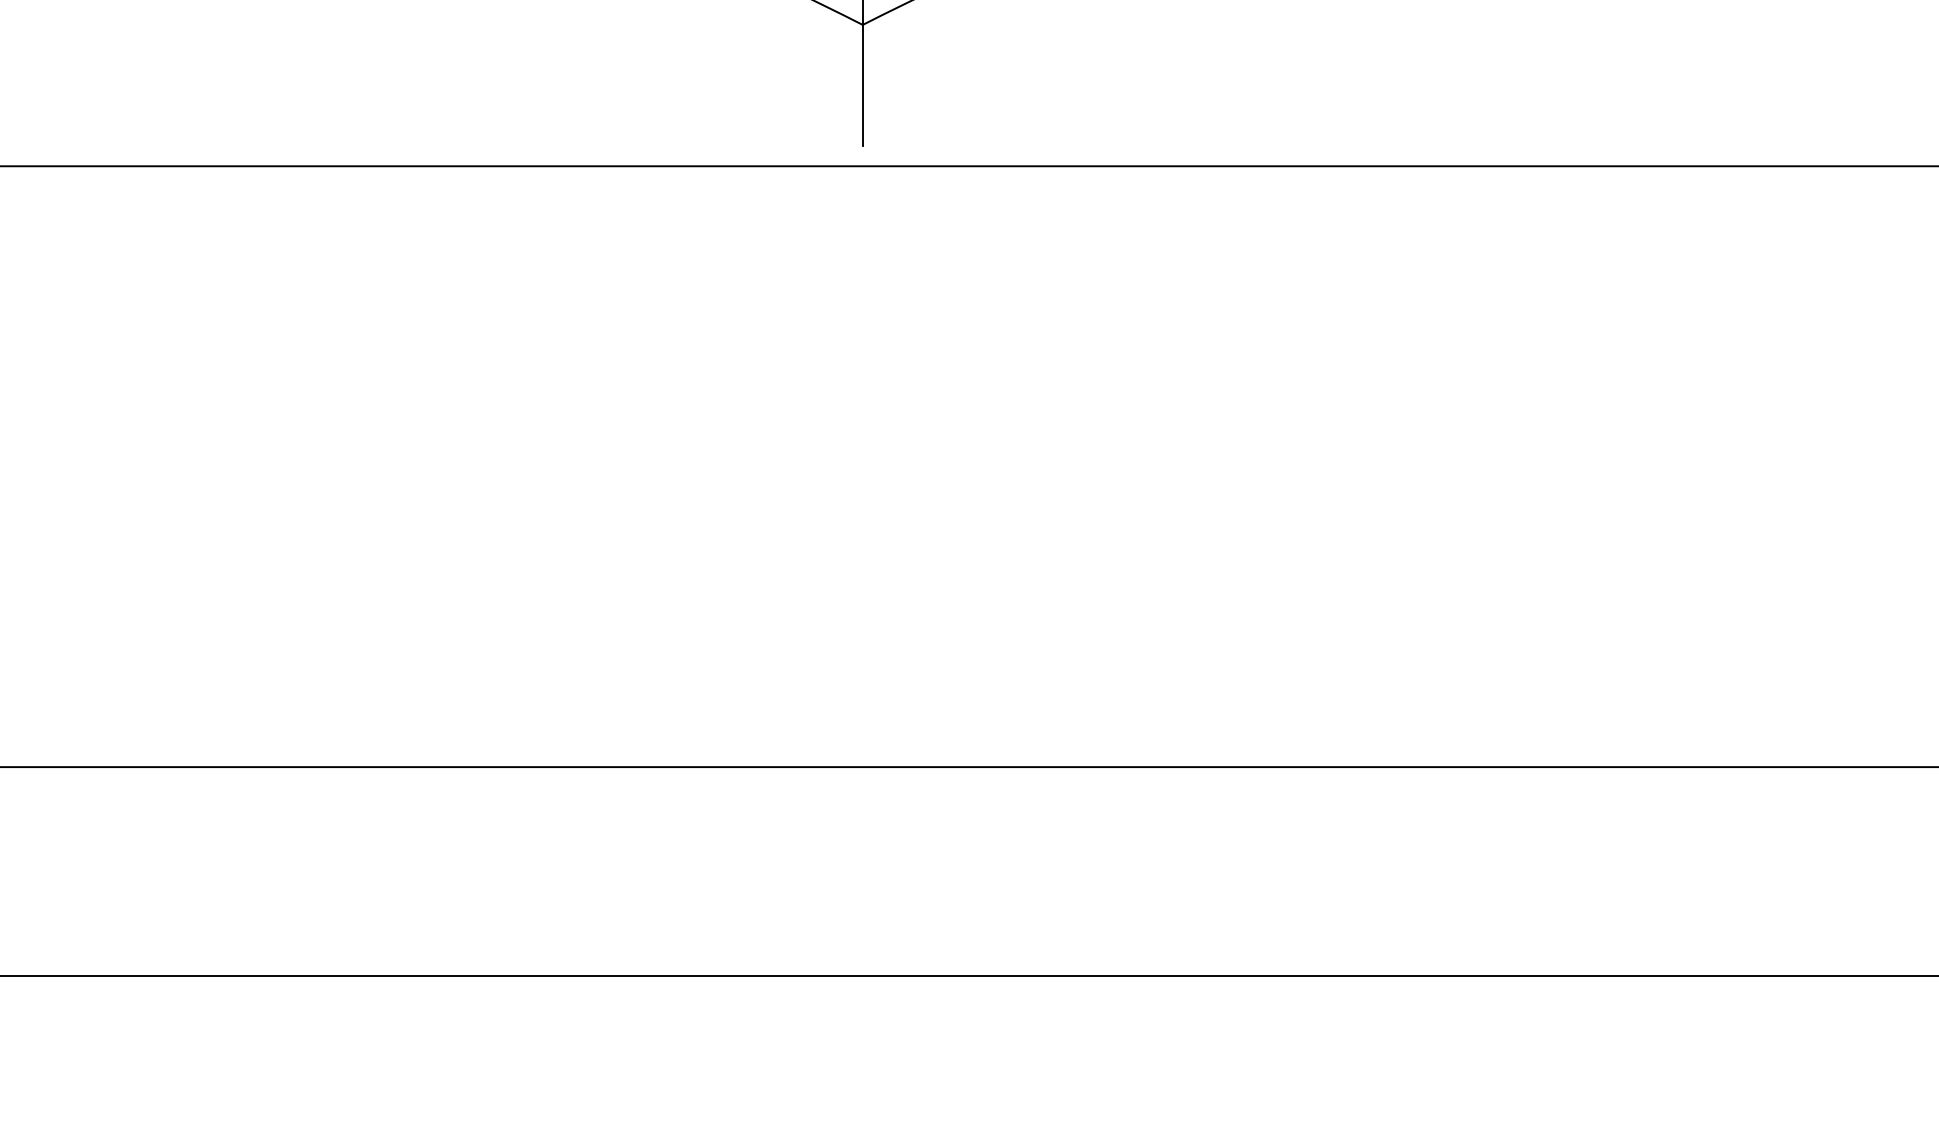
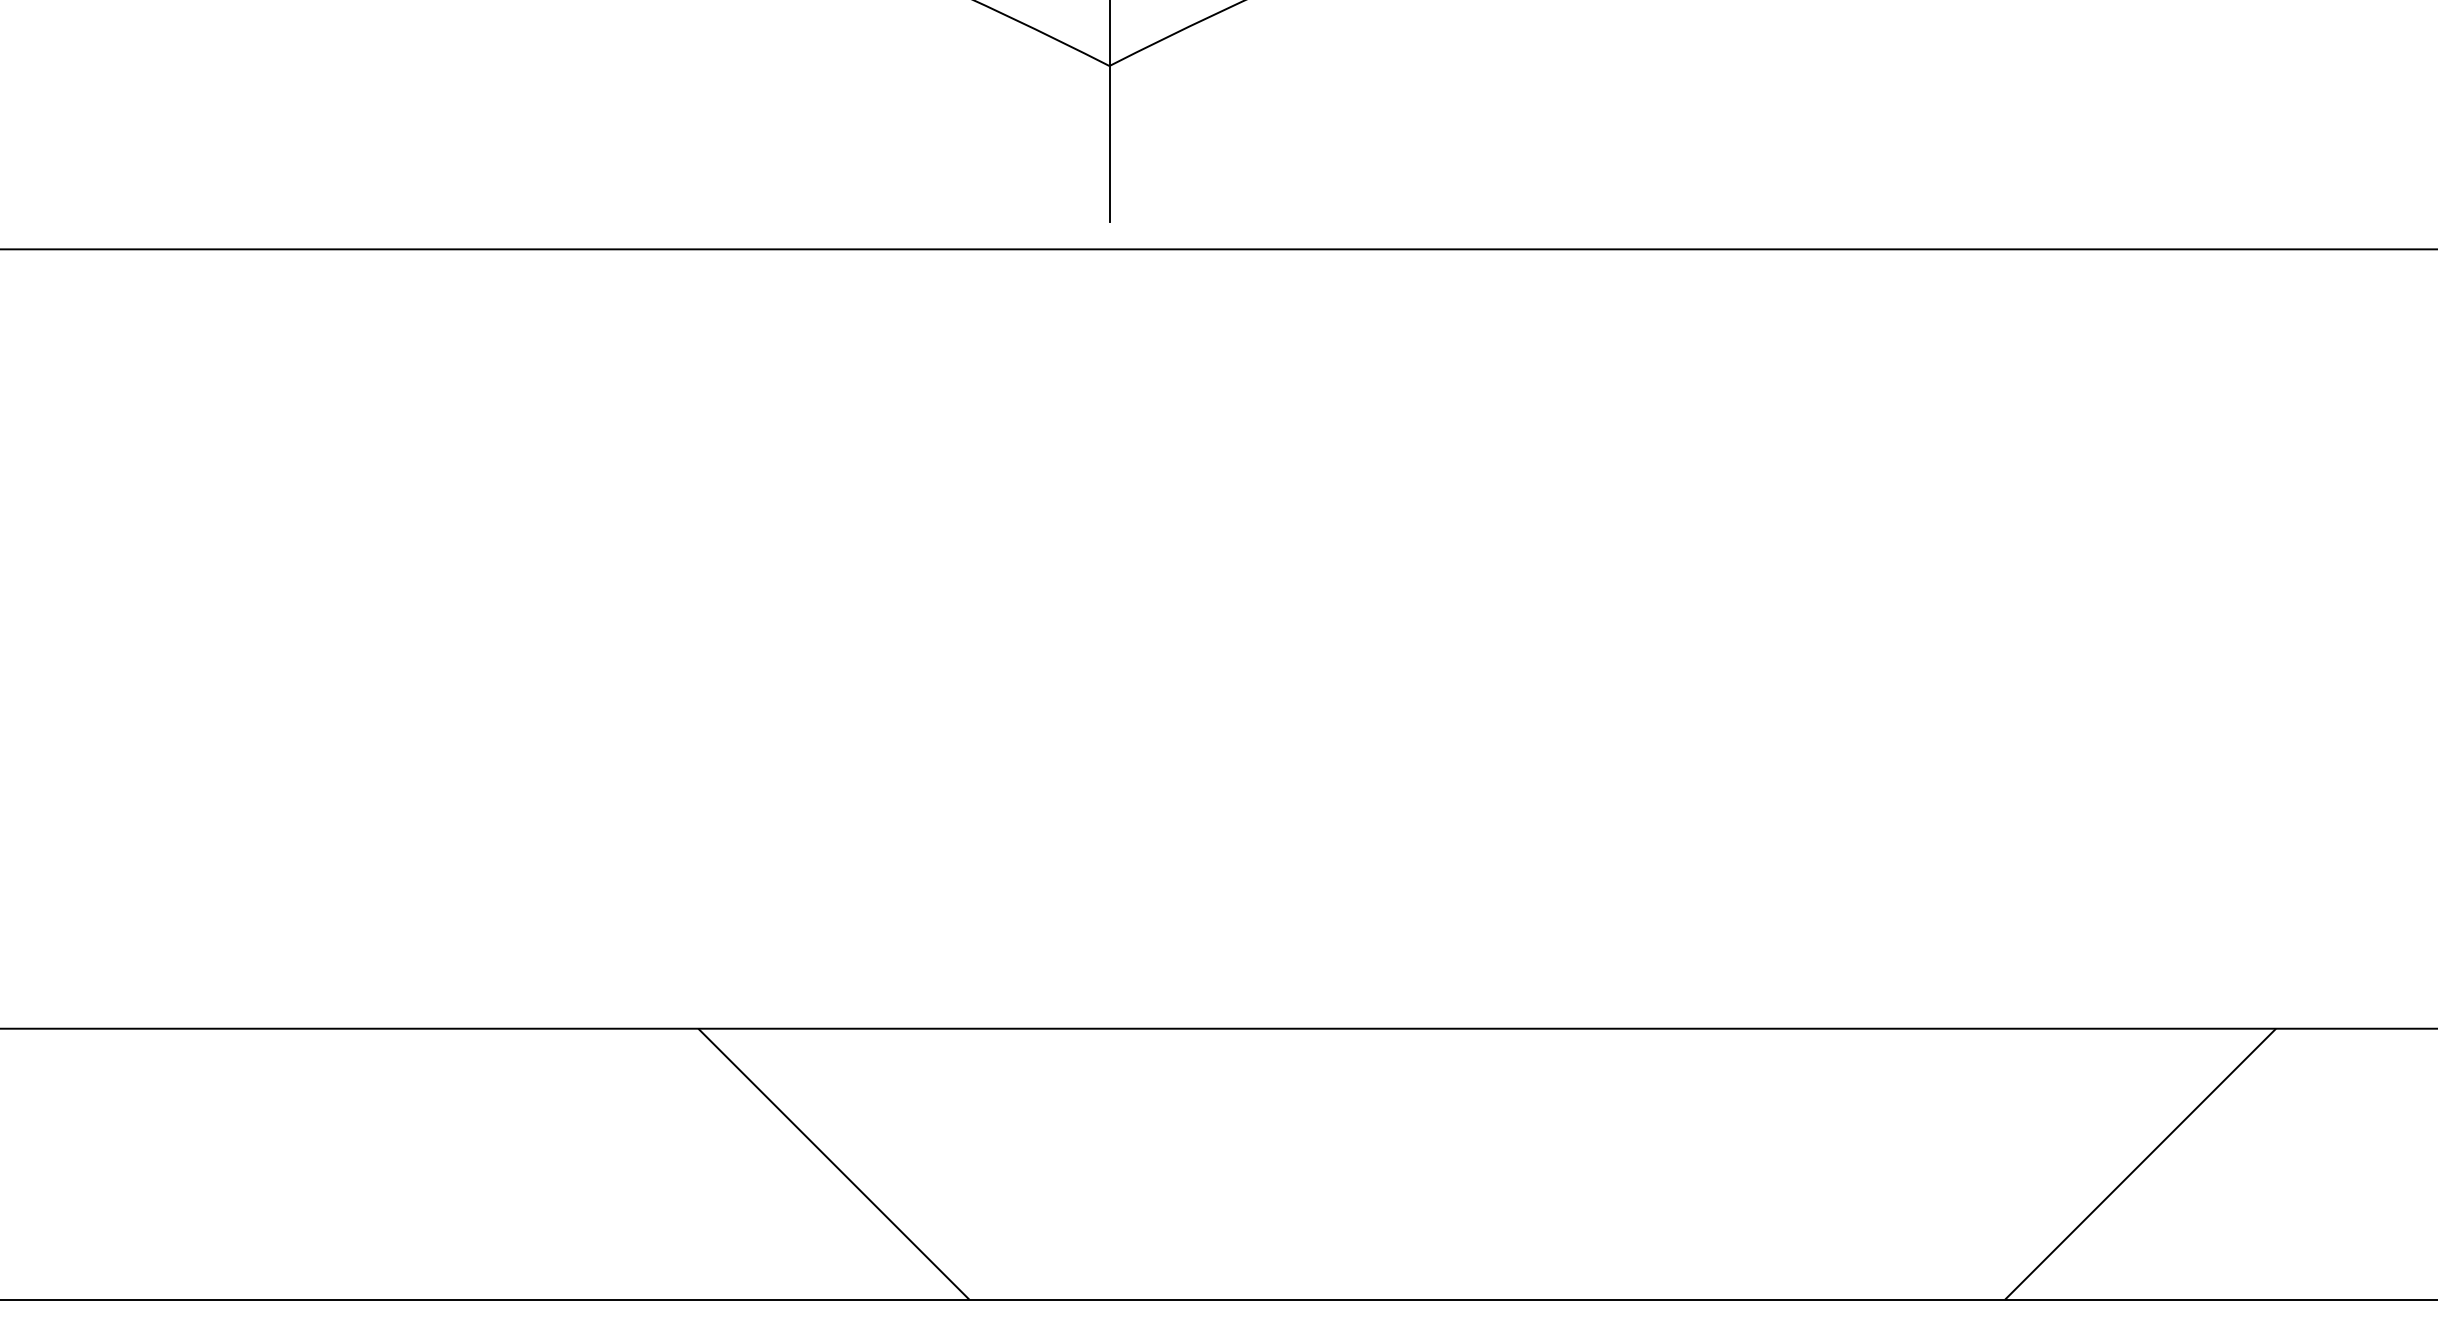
line: (649, 871) -> (832, 1164), added
line: (1657, 871) -> (2140, 1164), added

